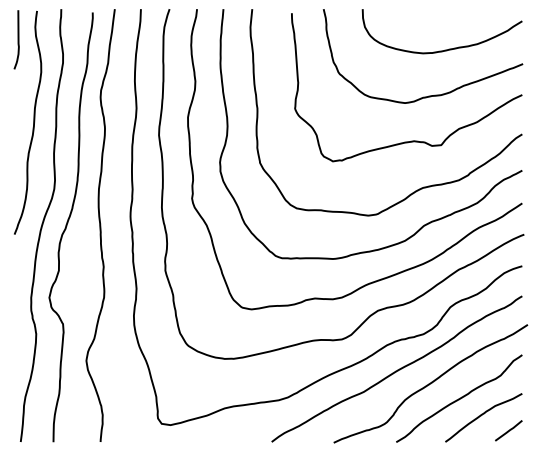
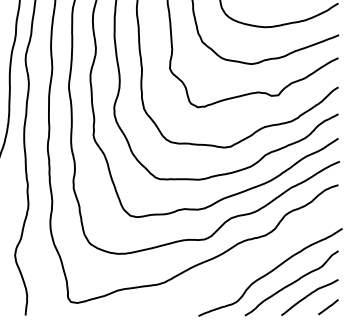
curve: (397, 369) -> (245, 261), removed

